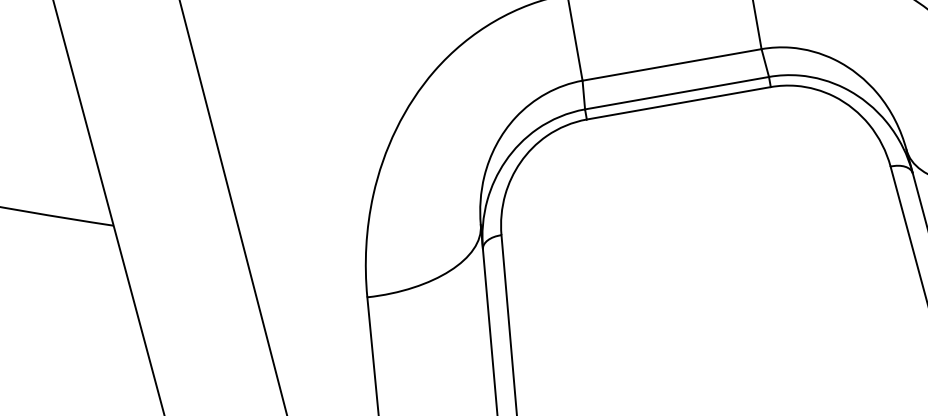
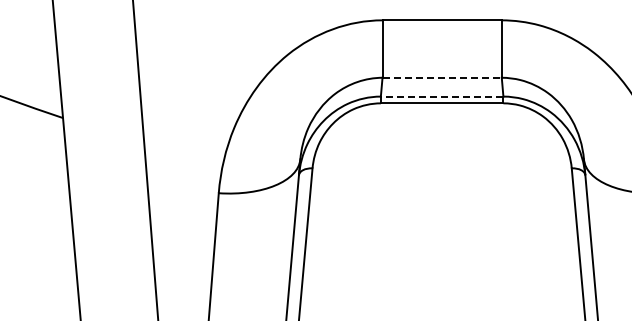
line: (672, 64) -> (442, 77), solid -> dashed
line: (676, 93) -> (441, 96), solid -> dashed

